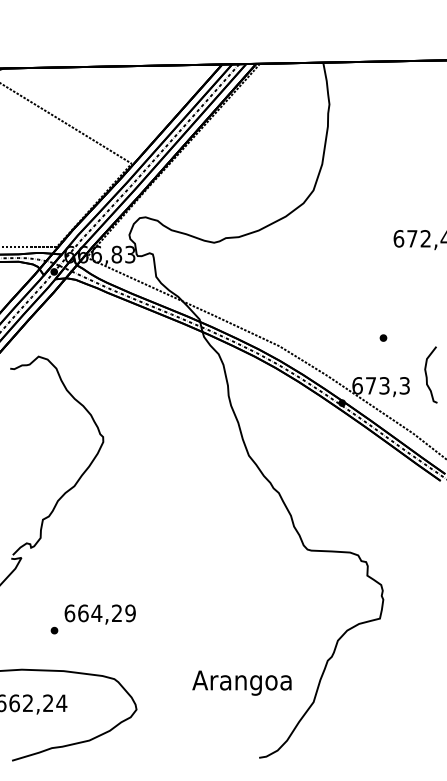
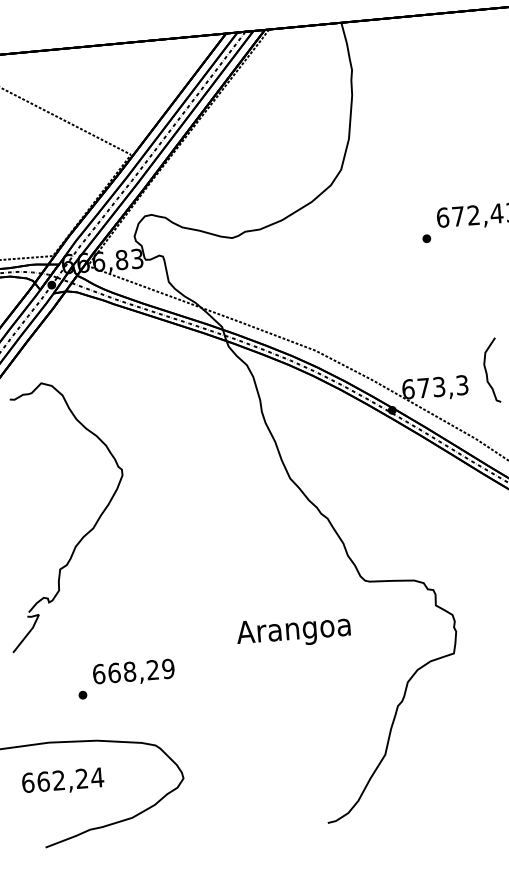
part: (383, 337) -> (426, 238), moved
text: (96, 613) -> (129, 671), 664,29 -> 668,29
text: (241, 682) -> (293, 630), moved

